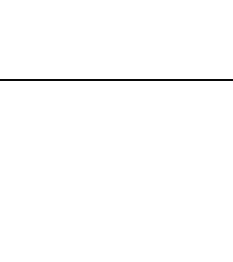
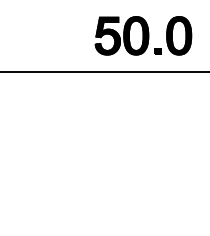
part: (158, 39) -> (142, 35), added

